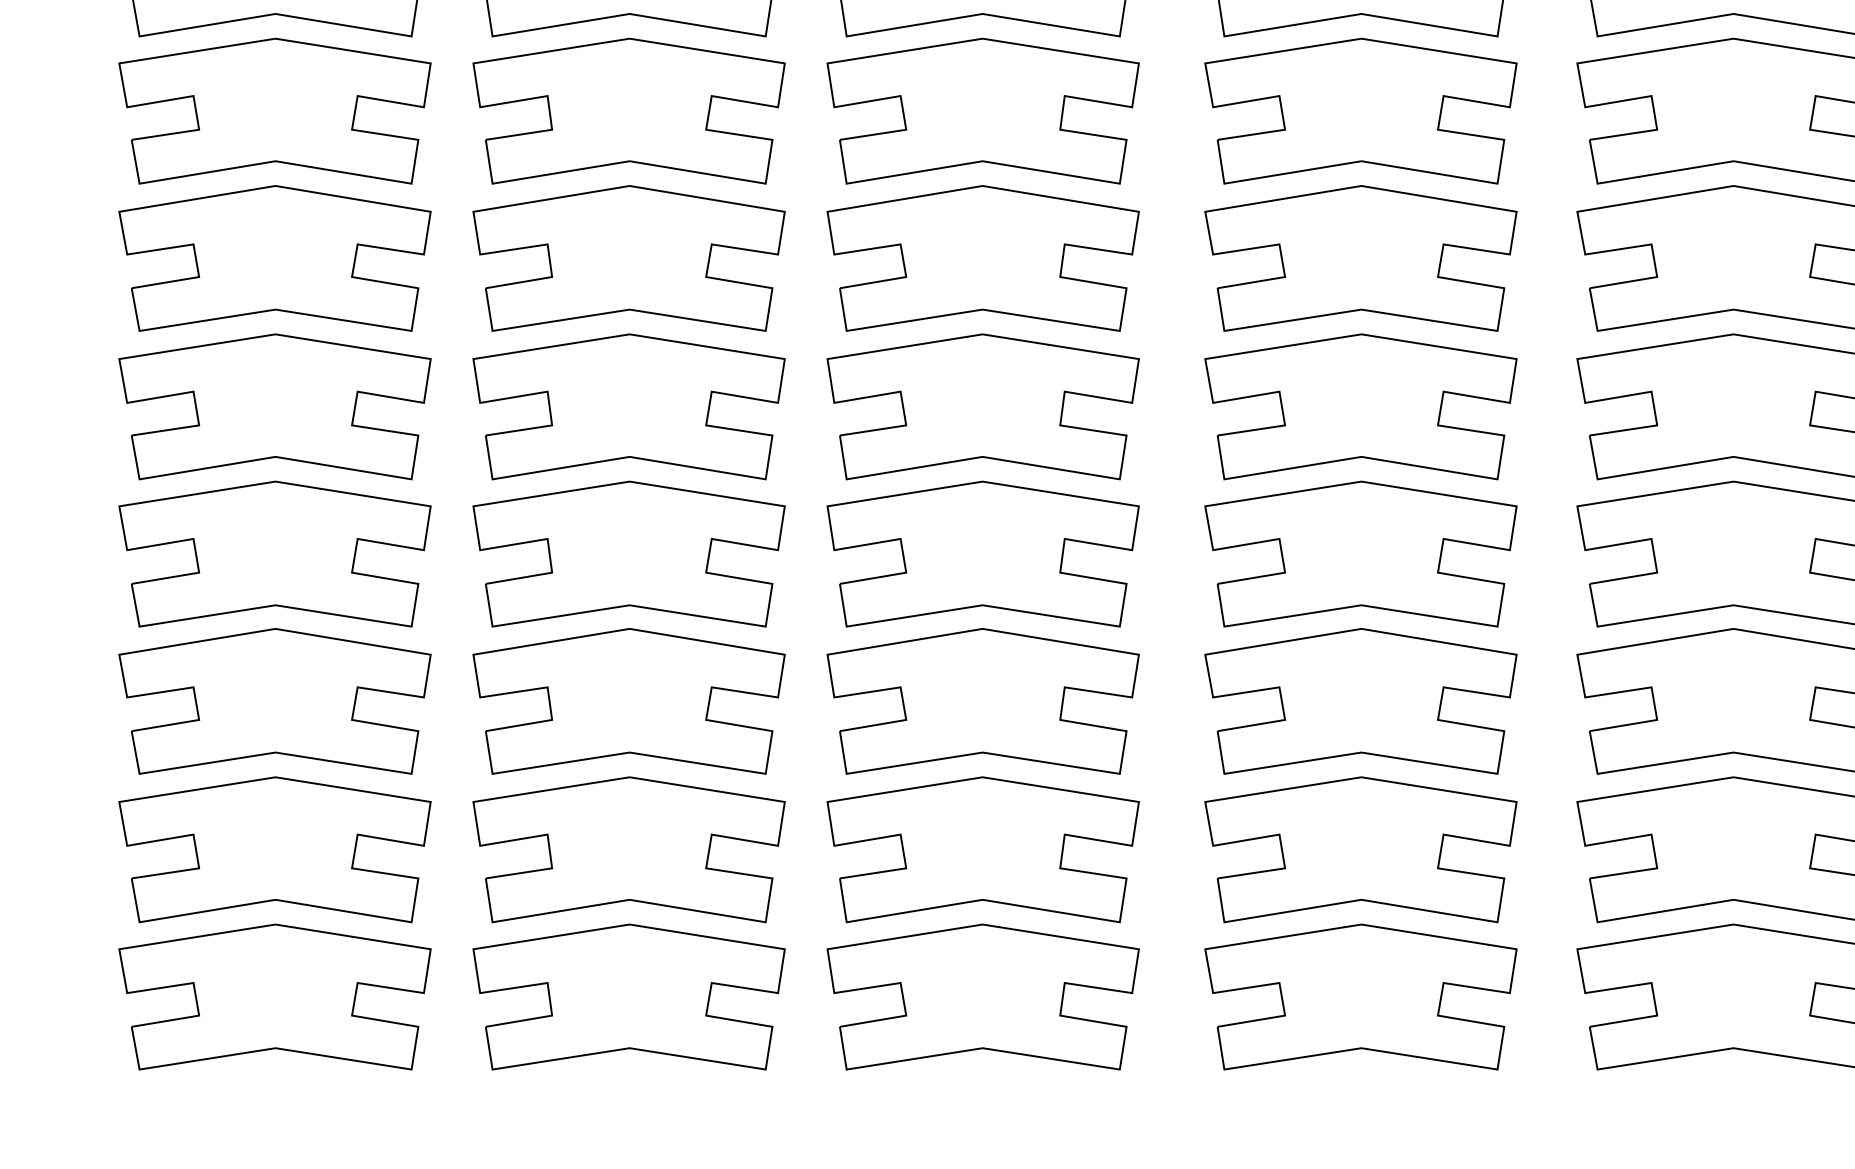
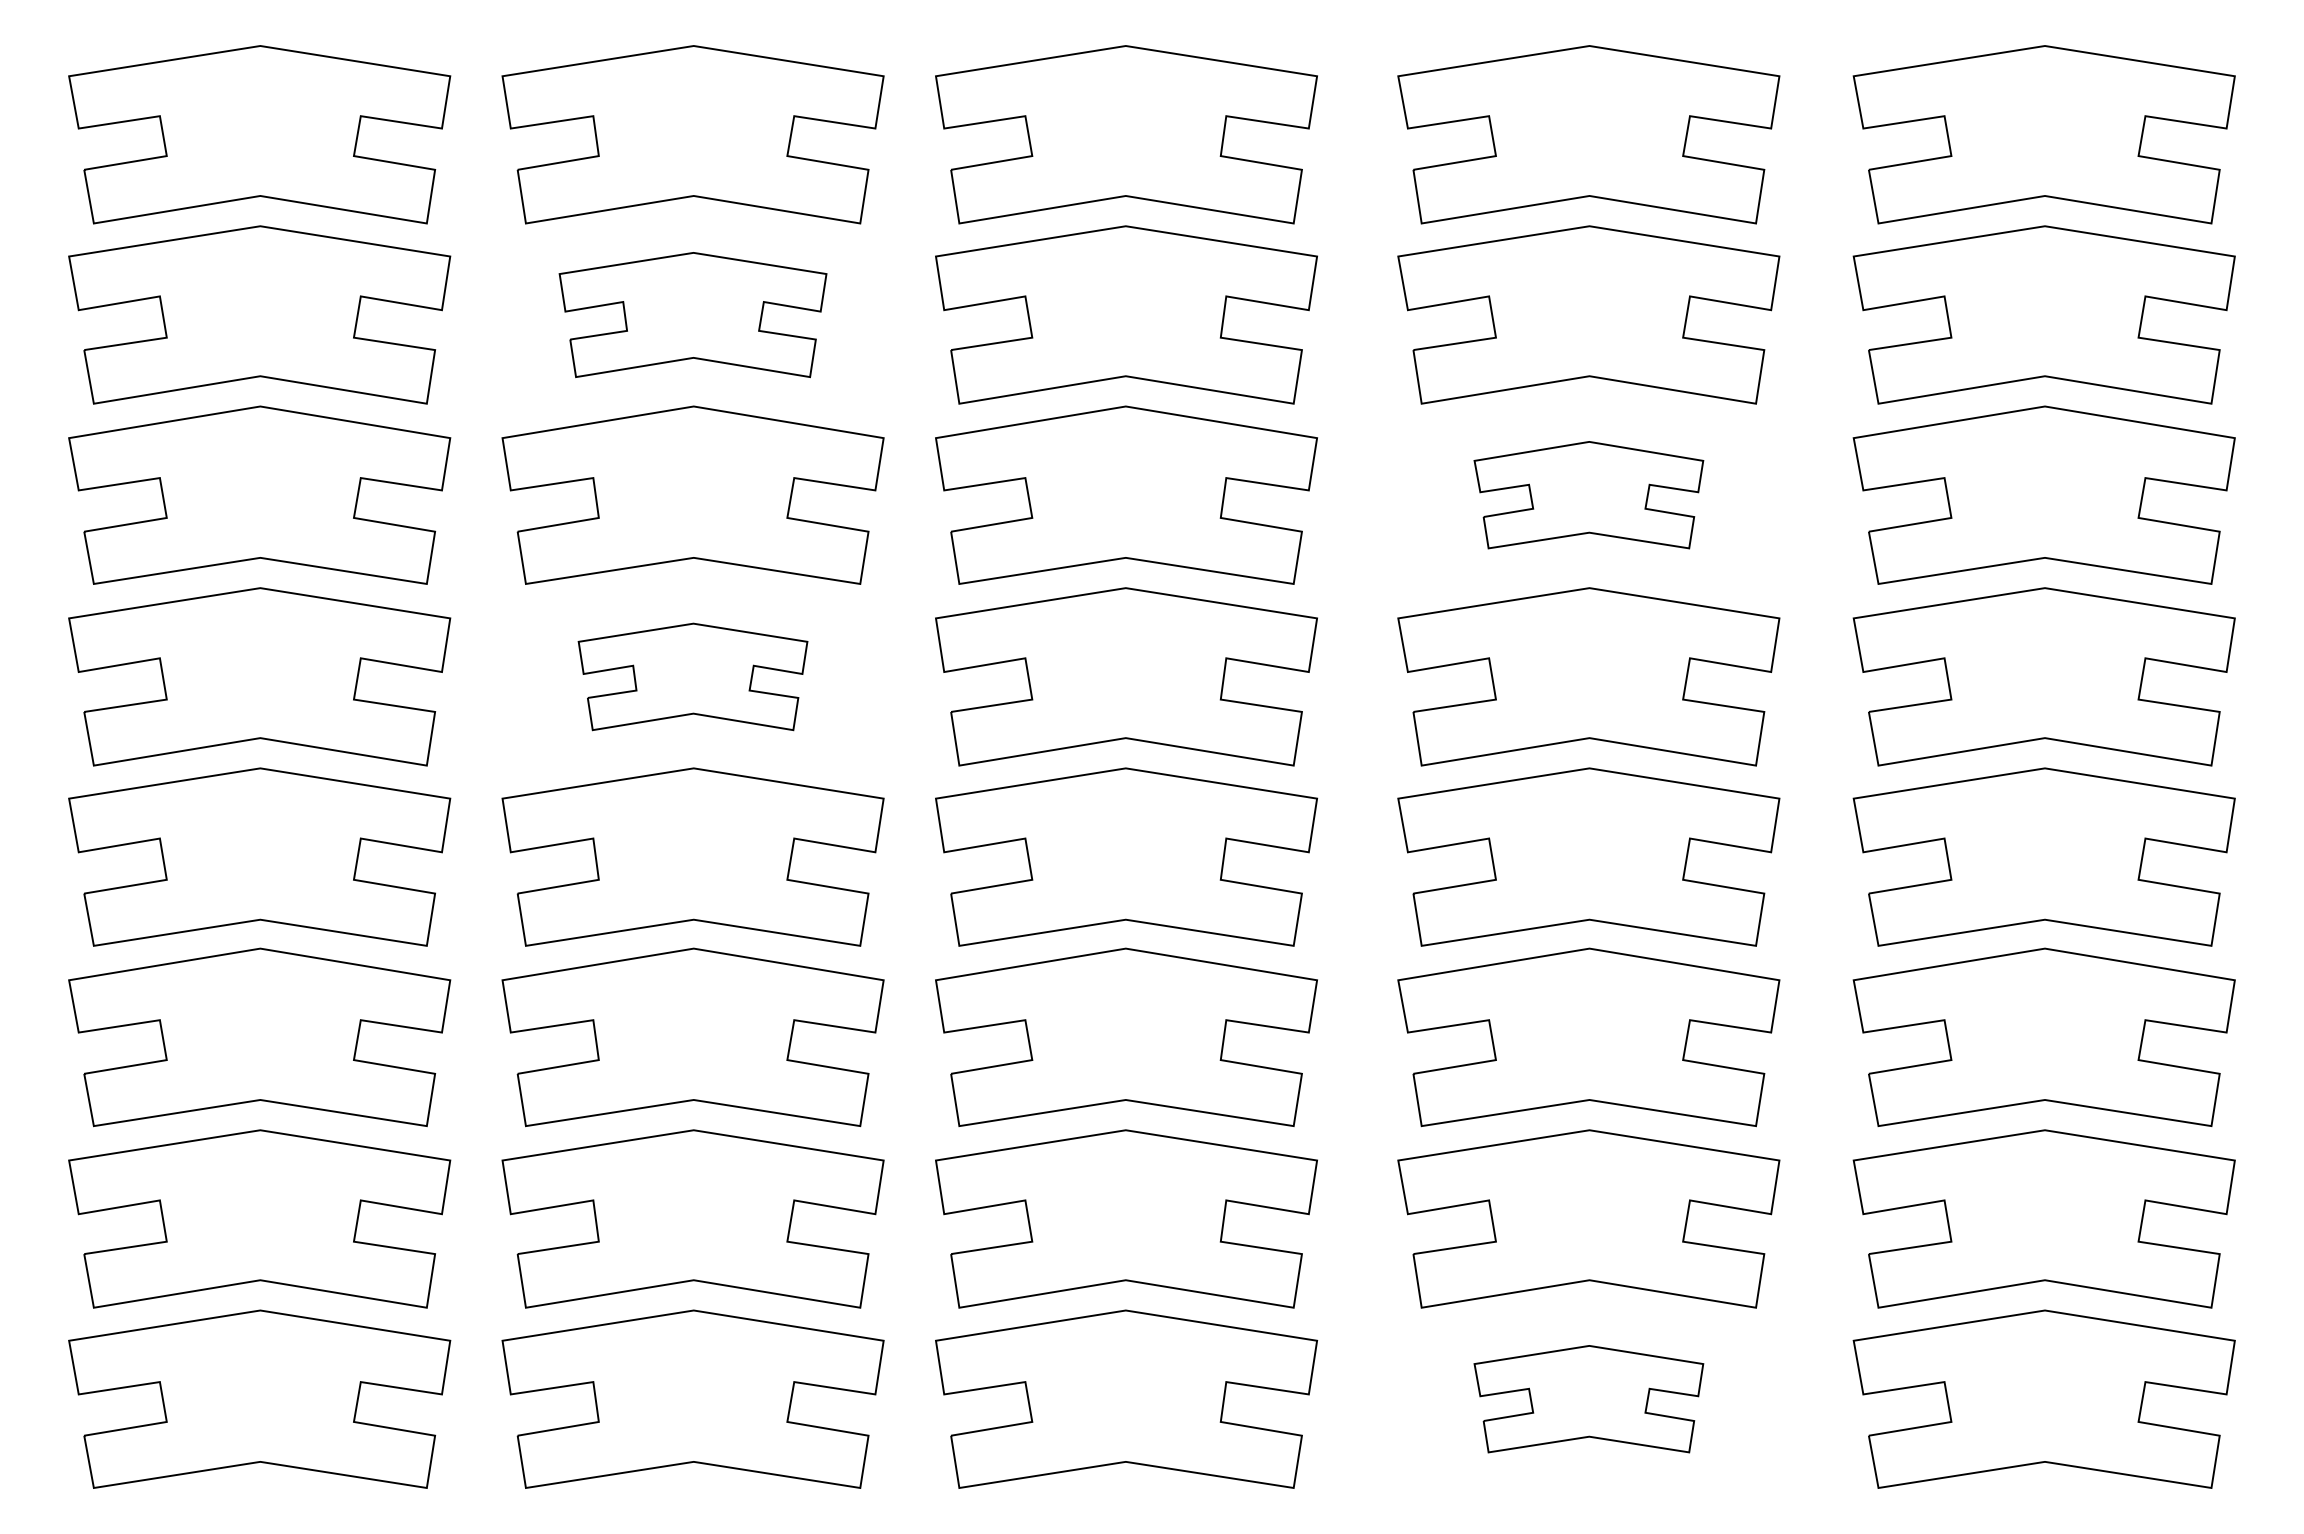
part: (628, 110) -> (692, 314), size x0.7
part: (1360, 257) -> (1588, 494), size x0.6
part: (628, 406) -> (692, 676), size x0.6
part: (1360, 996) -> (1588, 1398), size x0.6

